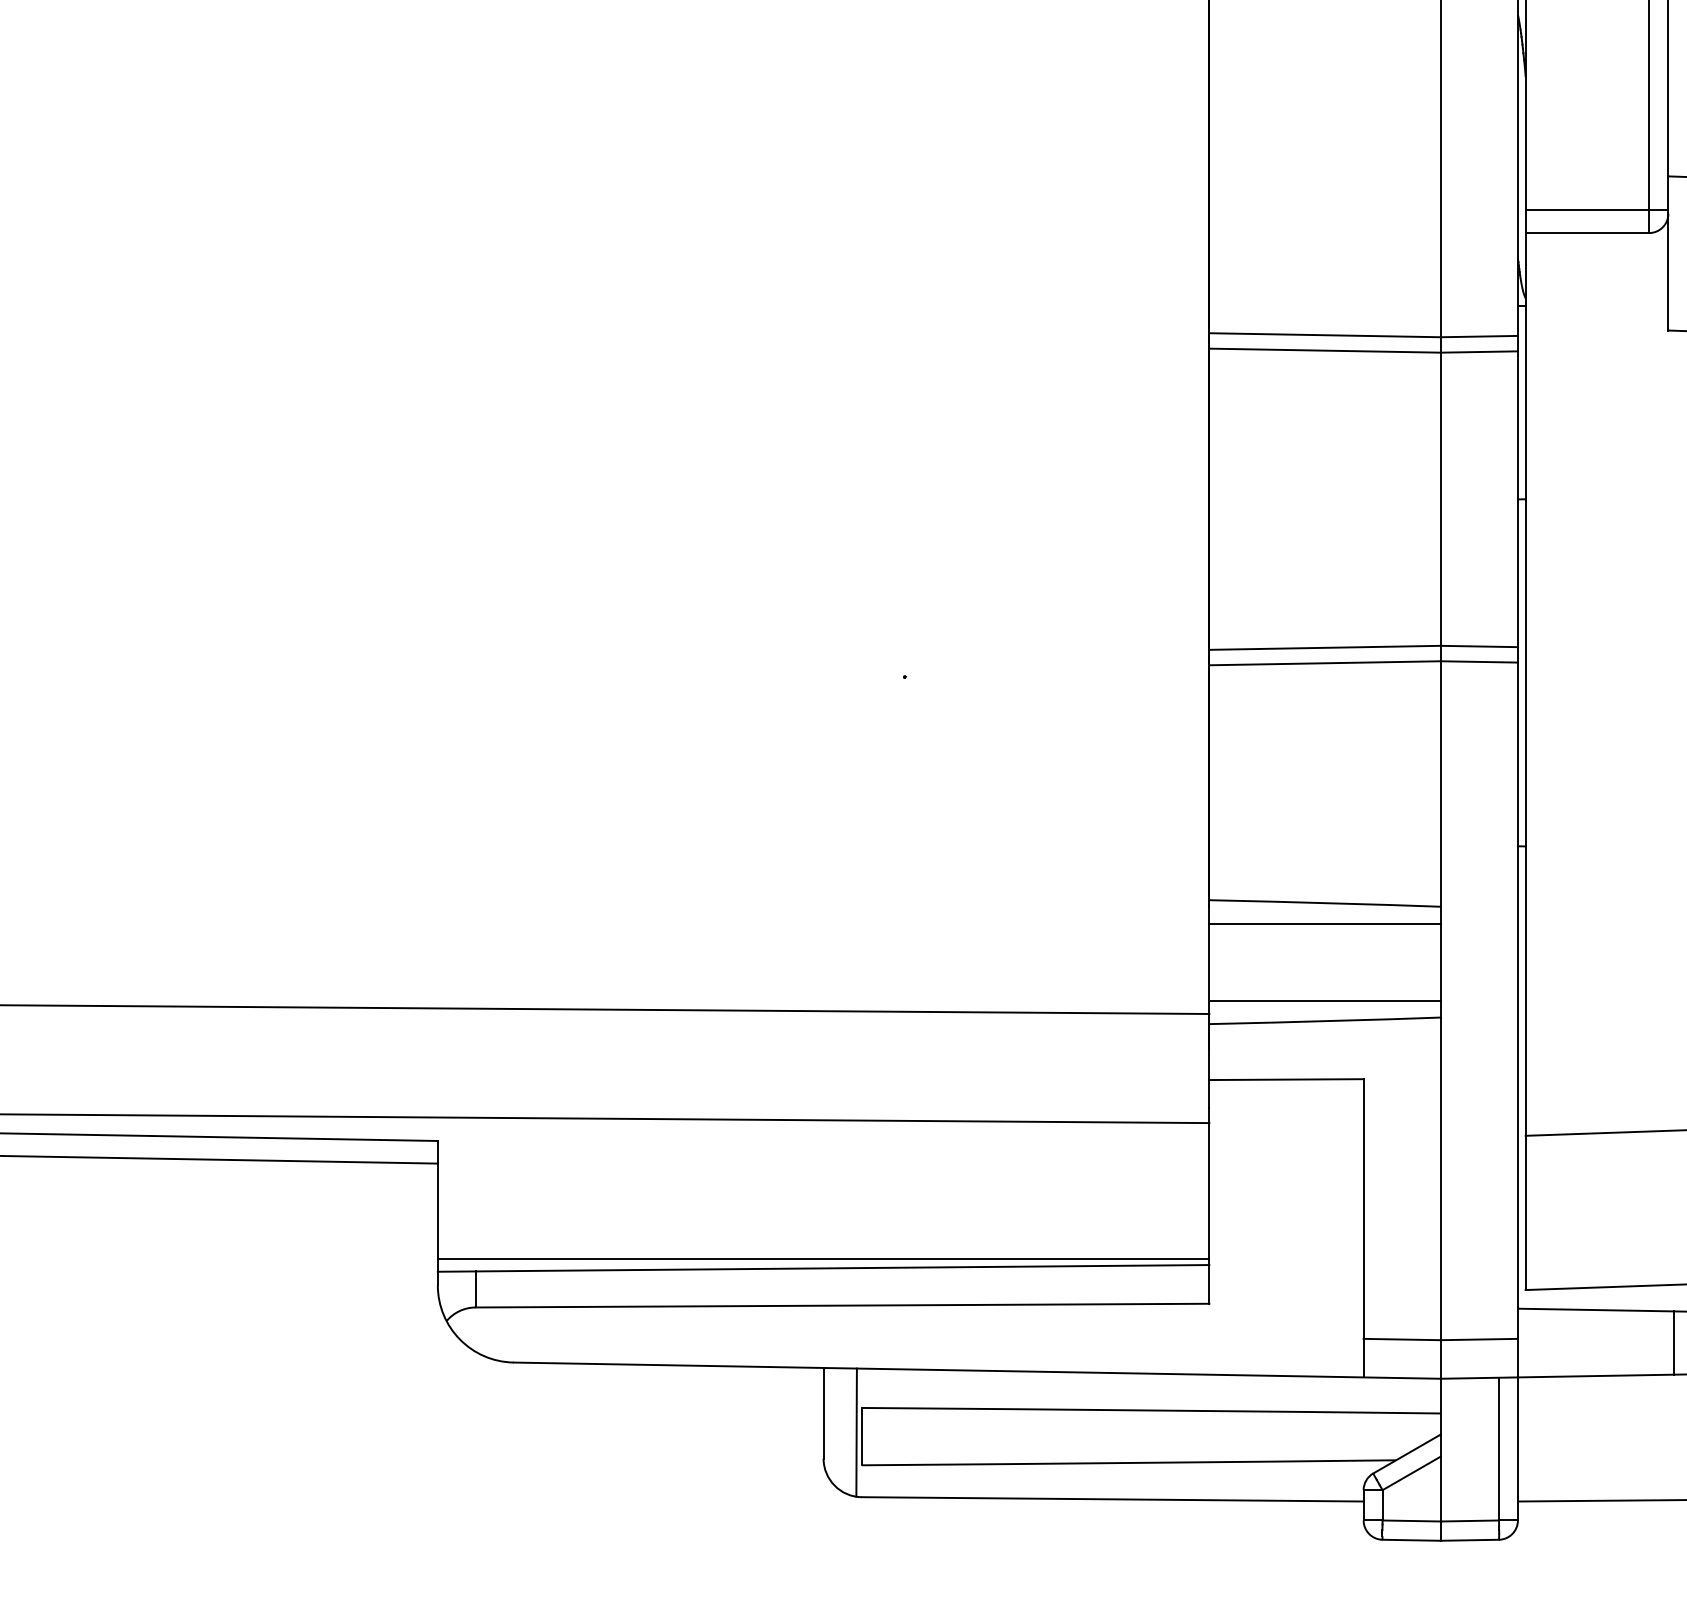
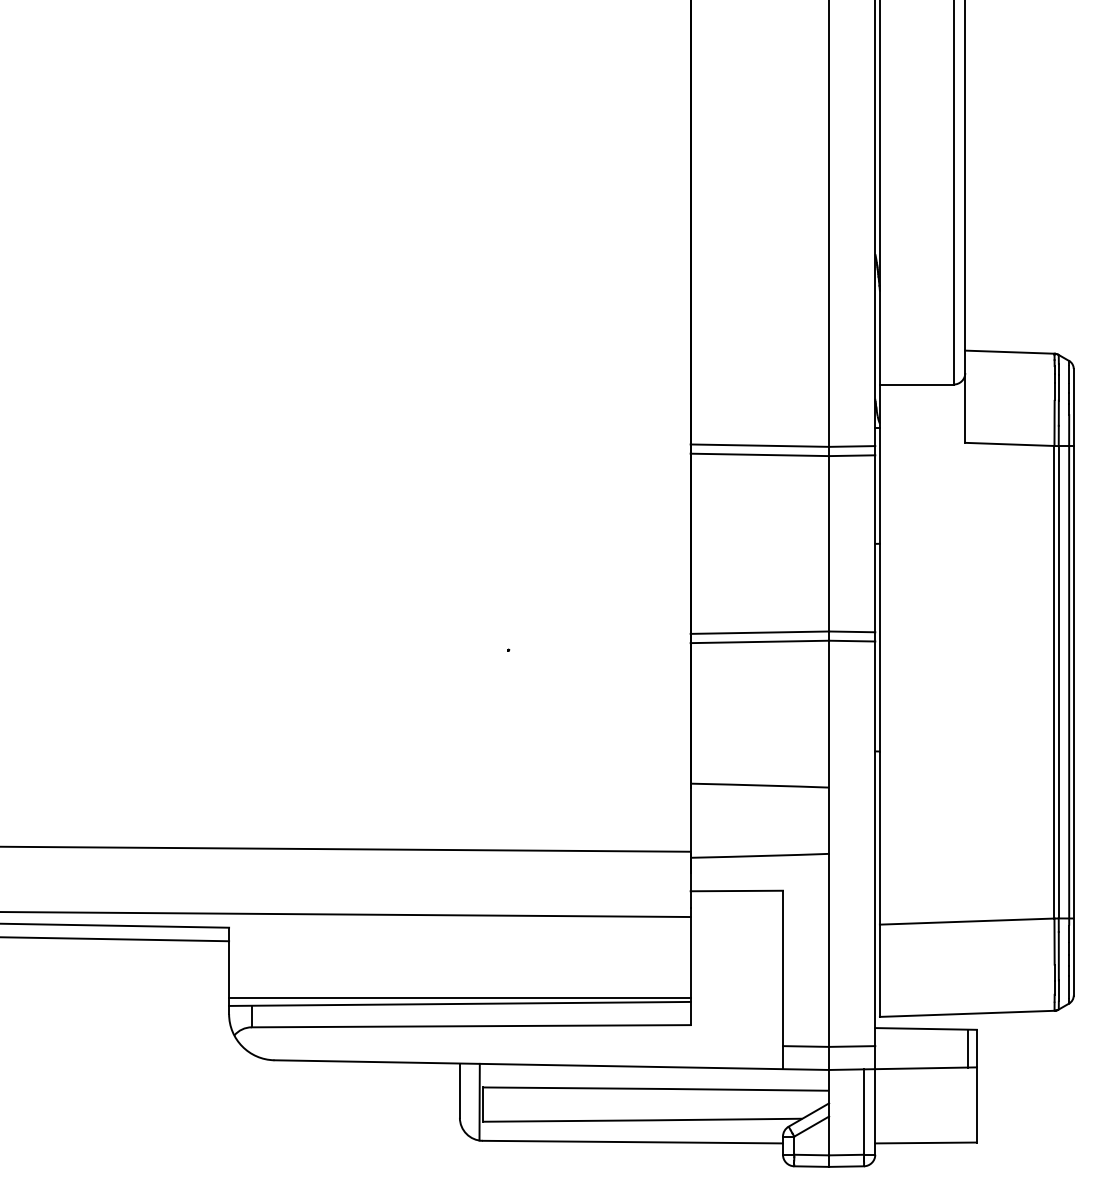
line: (1596, 209) -> (922, 370), removed
line: (1324, 923) -> (759, 797), removed
line: (1324, 1000) -> (759, 843), removed

